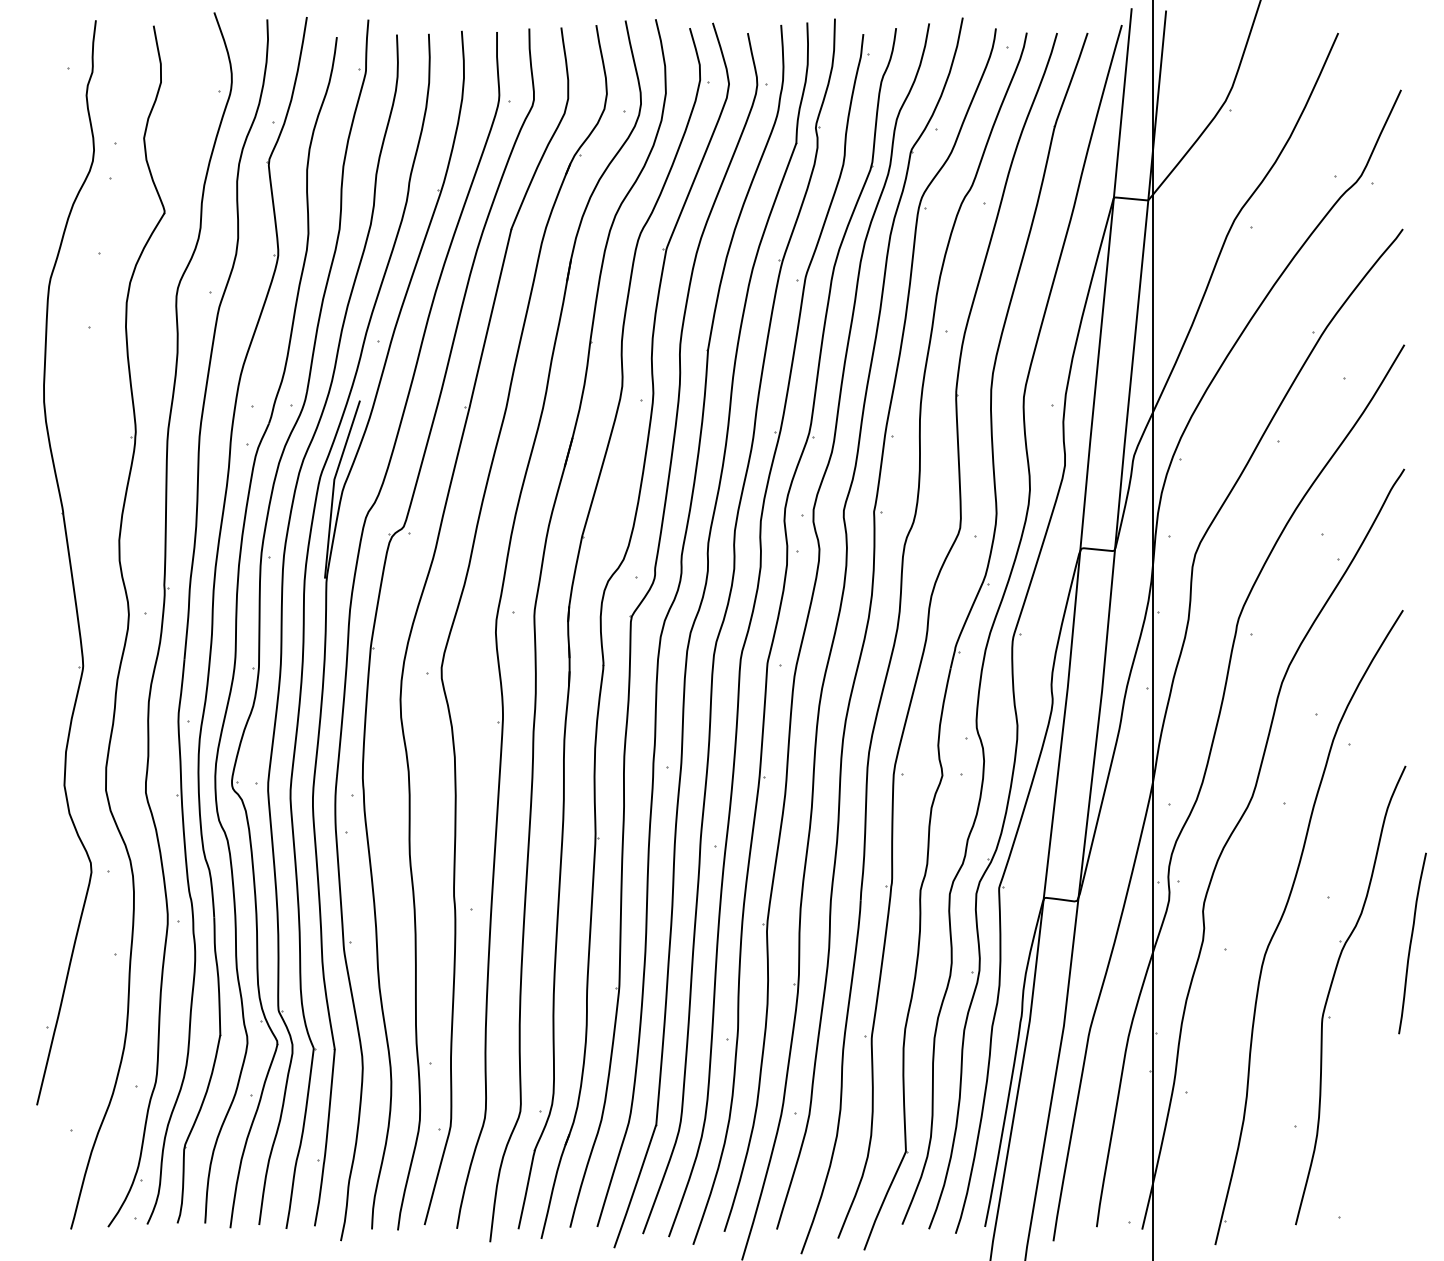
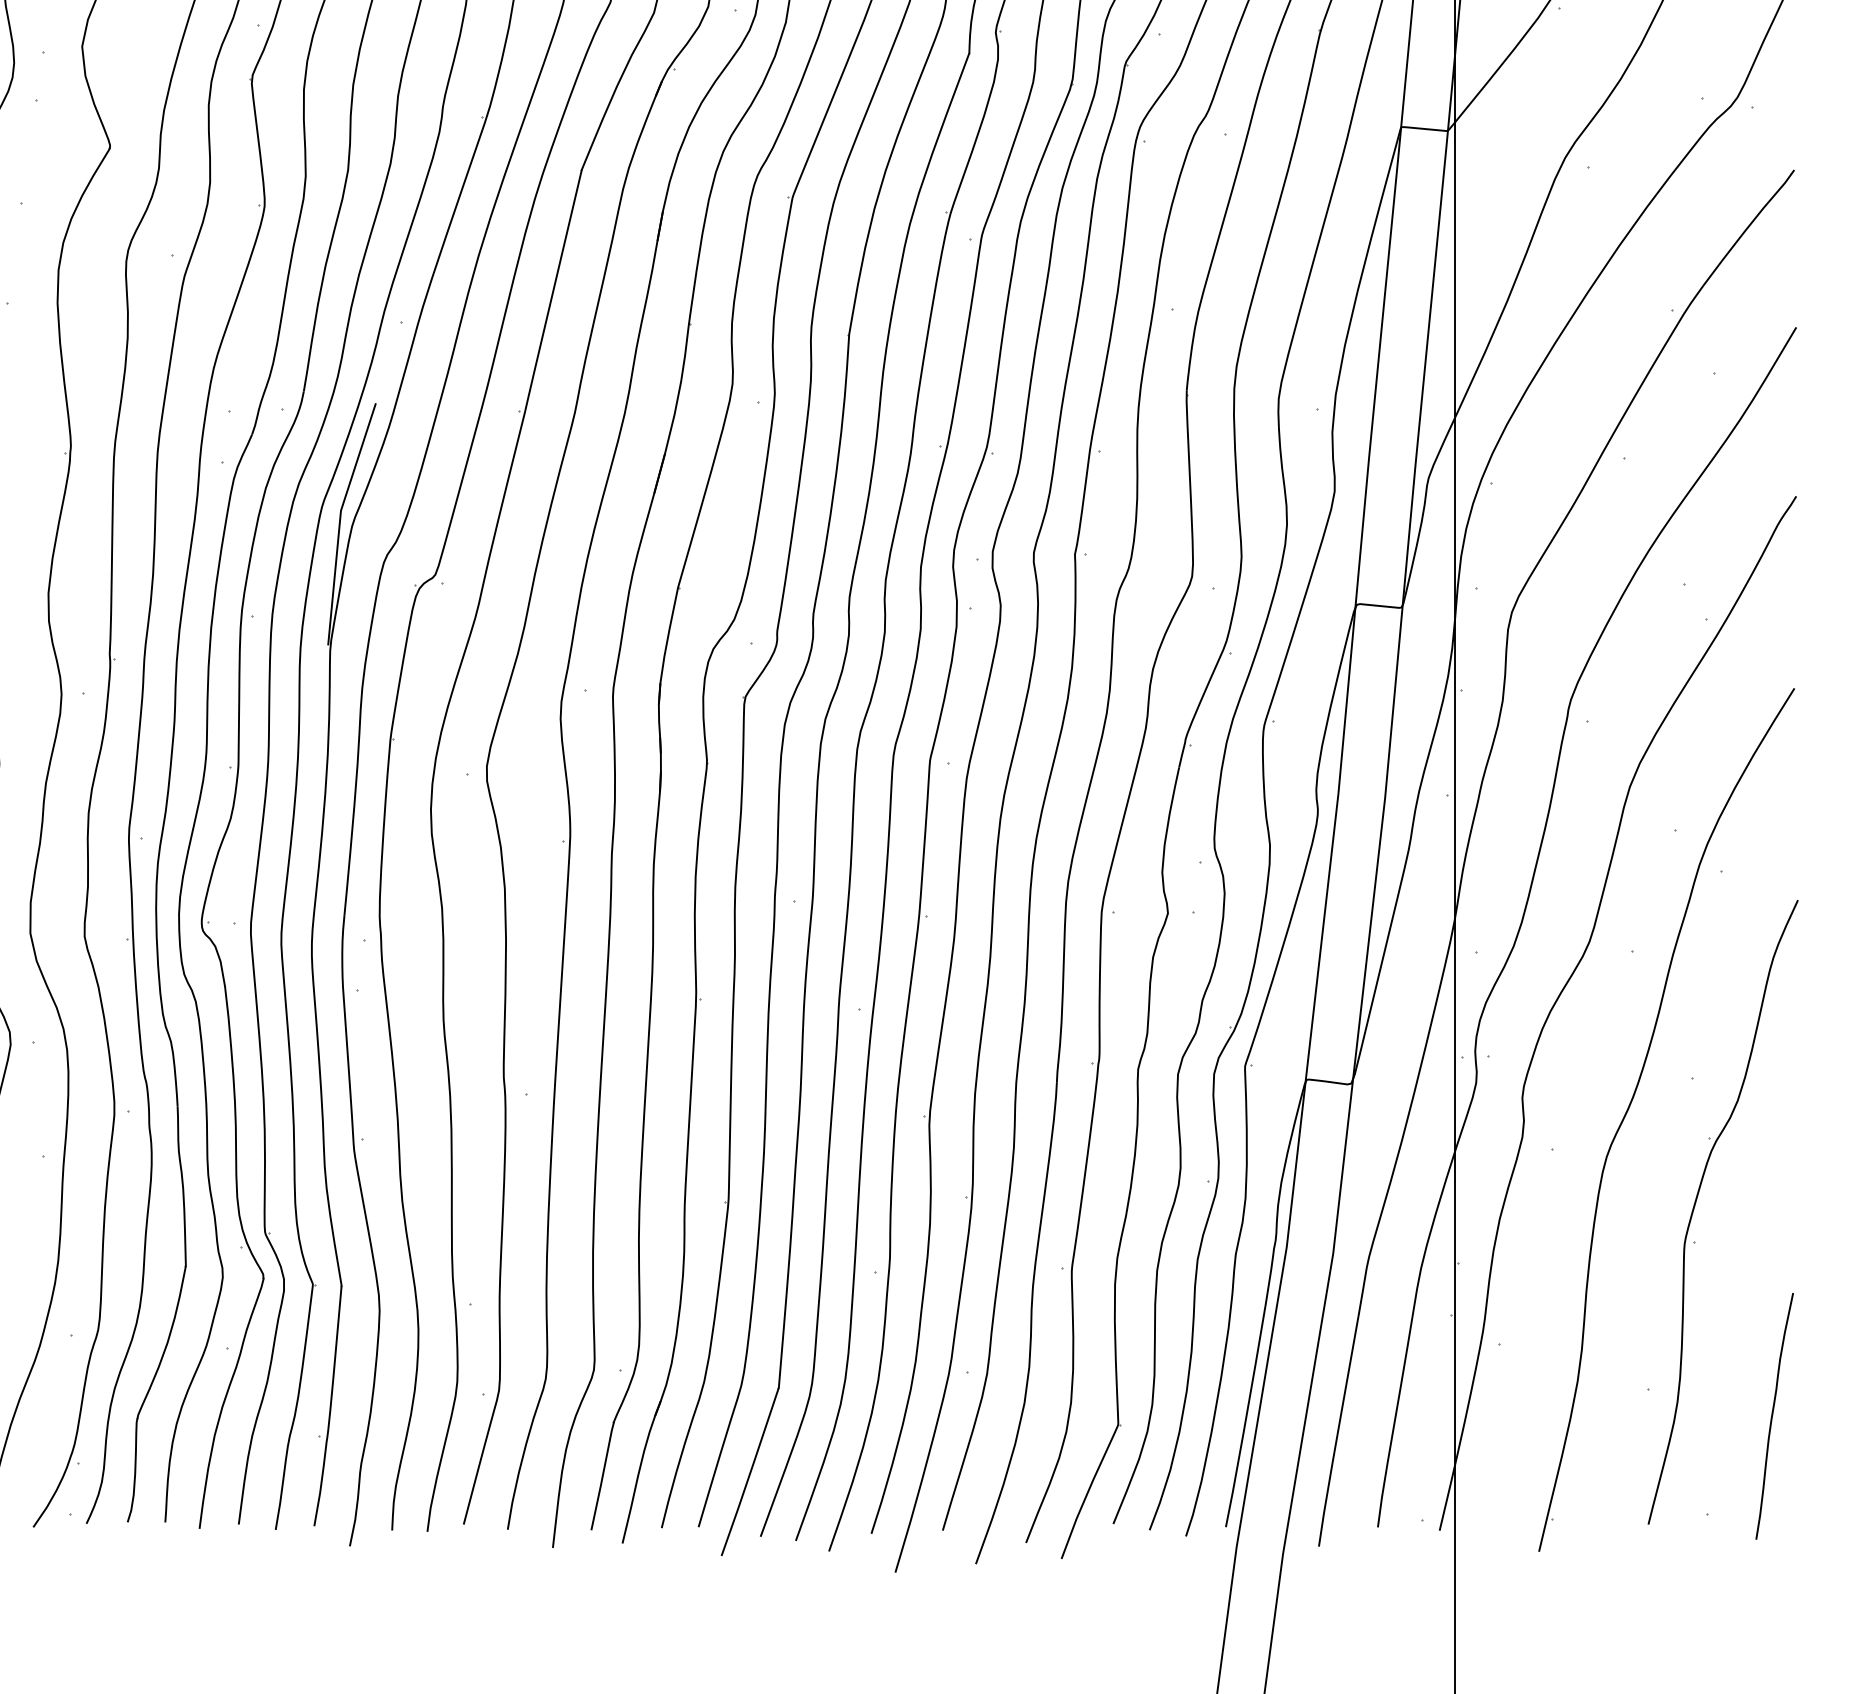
curve: (1411, 943) -> (1773, 1416), moved

